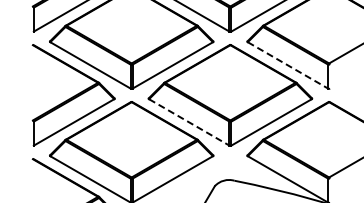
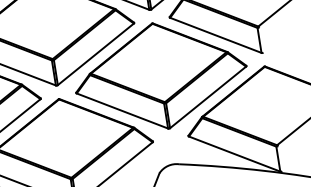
line: (288, 65) -> (216, 35), dashed -> solid
line: (189, 122) -> (122, 111), dashed -> solid

